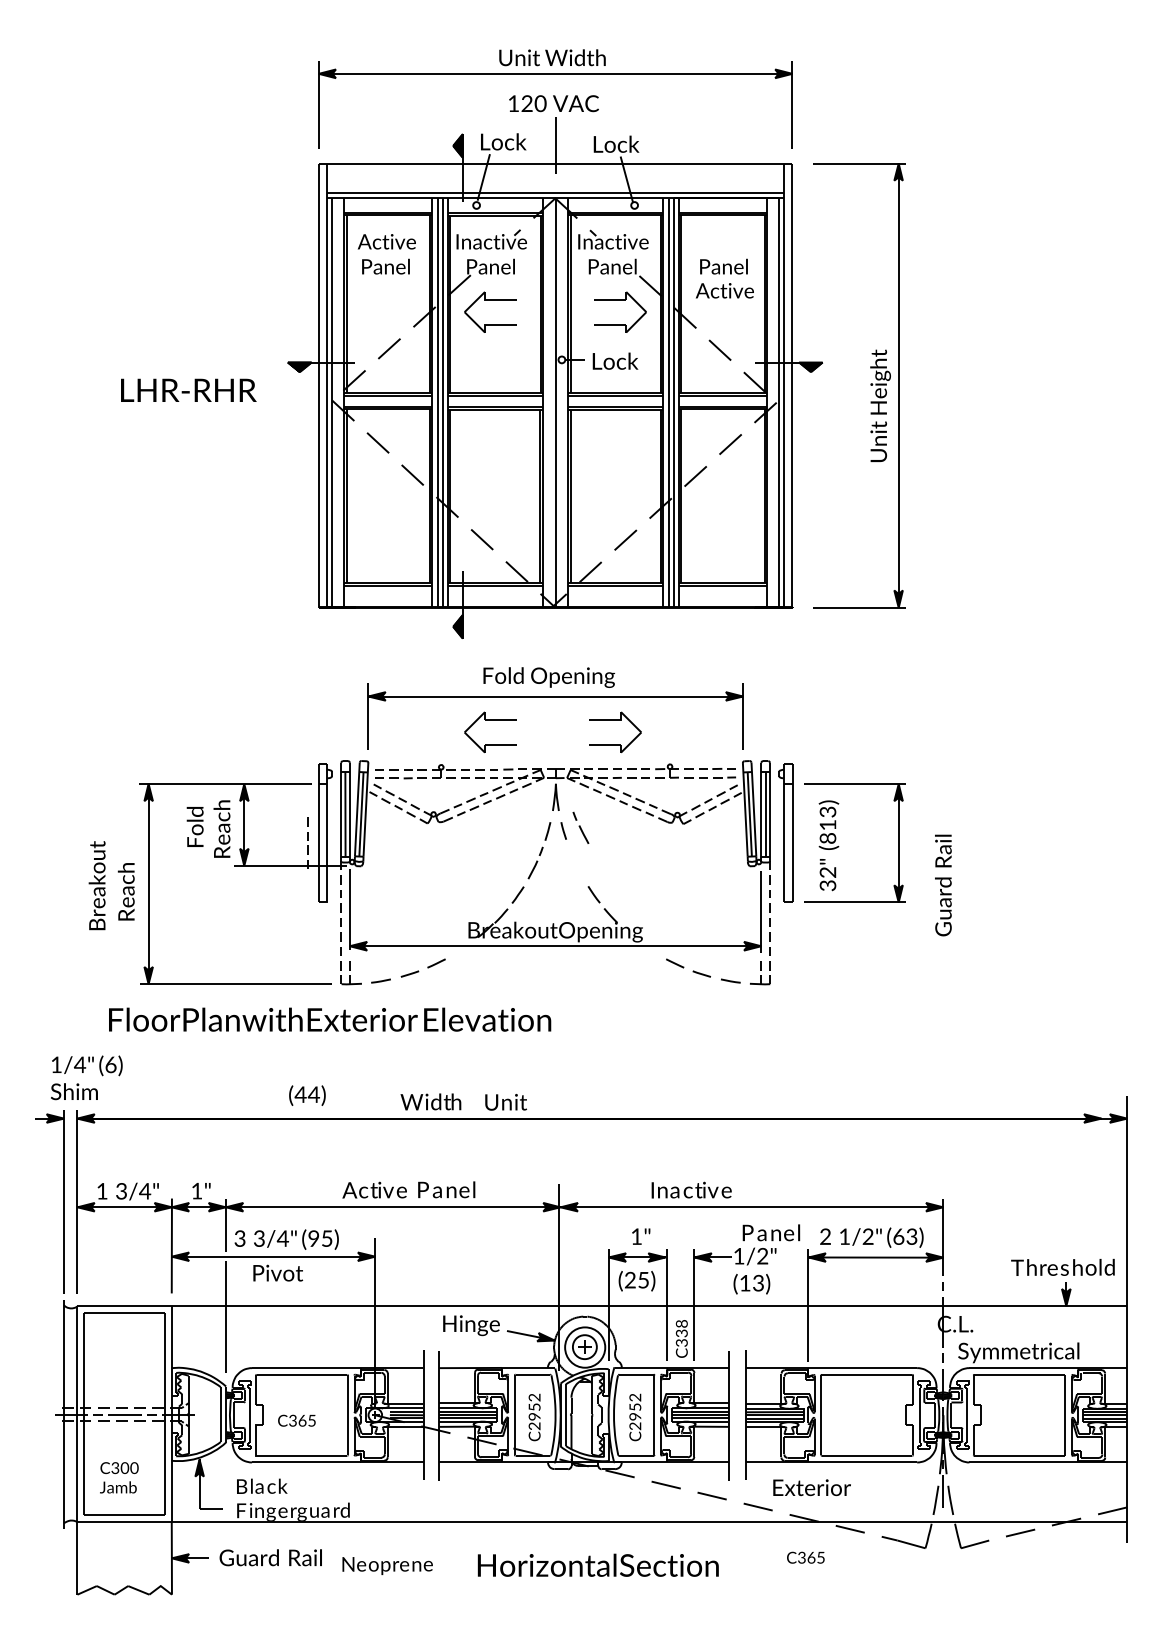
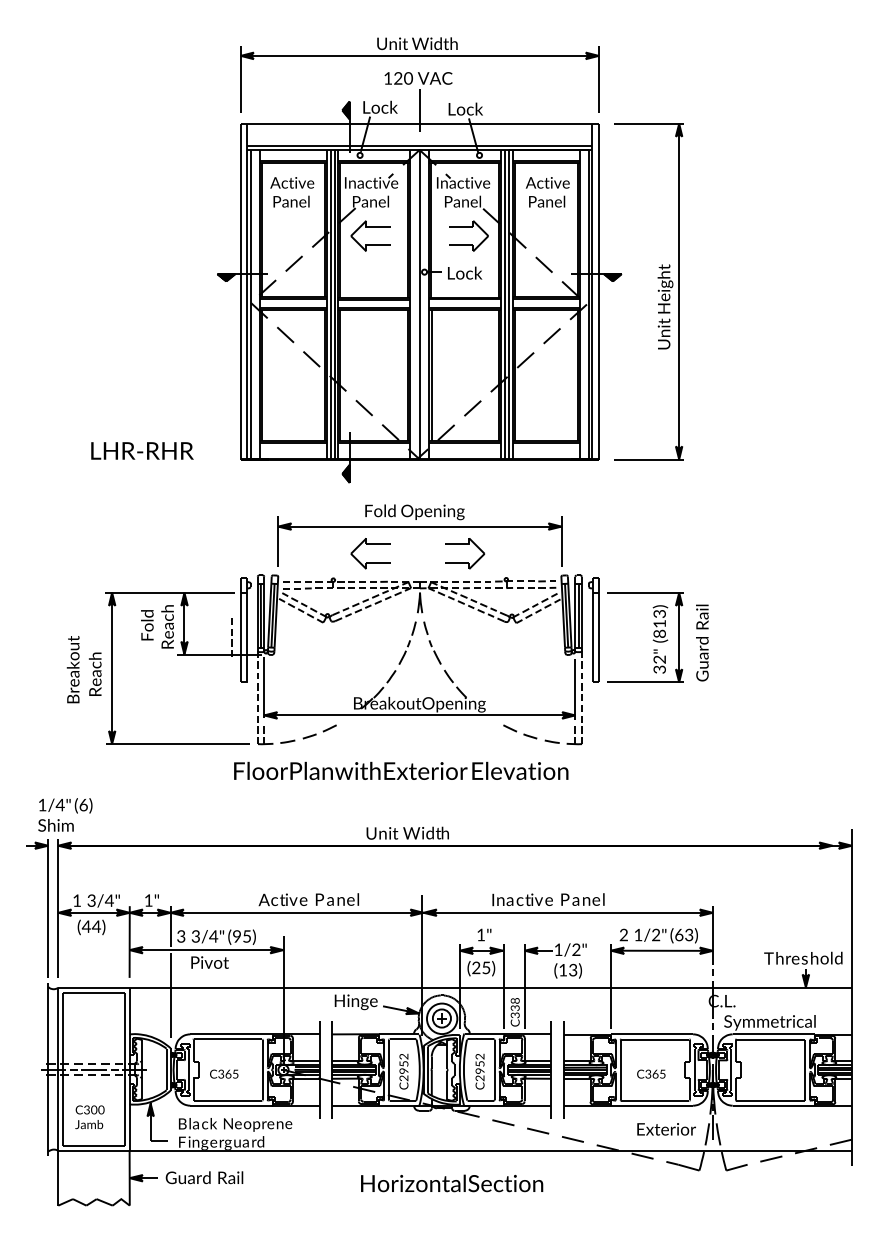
text: (724, 290) -> (547, 182), moved
text: (188, 389) -> (142, 450), moved
line: (580, 827) -> (434, 652), moved
text: (828, 845) -> (660, 639), moved
text: (943, 885) -> (702, 643), moved
text: (330, 1019) -> (401, 770), moved
text: (307, 1095) -> (91, 927), moved
text: (430, 1101) -> (425, 832), moved
text: (771, 1232) -> (583, 899), moved
text: (811, 1487) -> (666, 1129), moved
text: (805, 1557) -> (651, 1073), moved
text: (387, 1565) -> (257, 1124), moved

